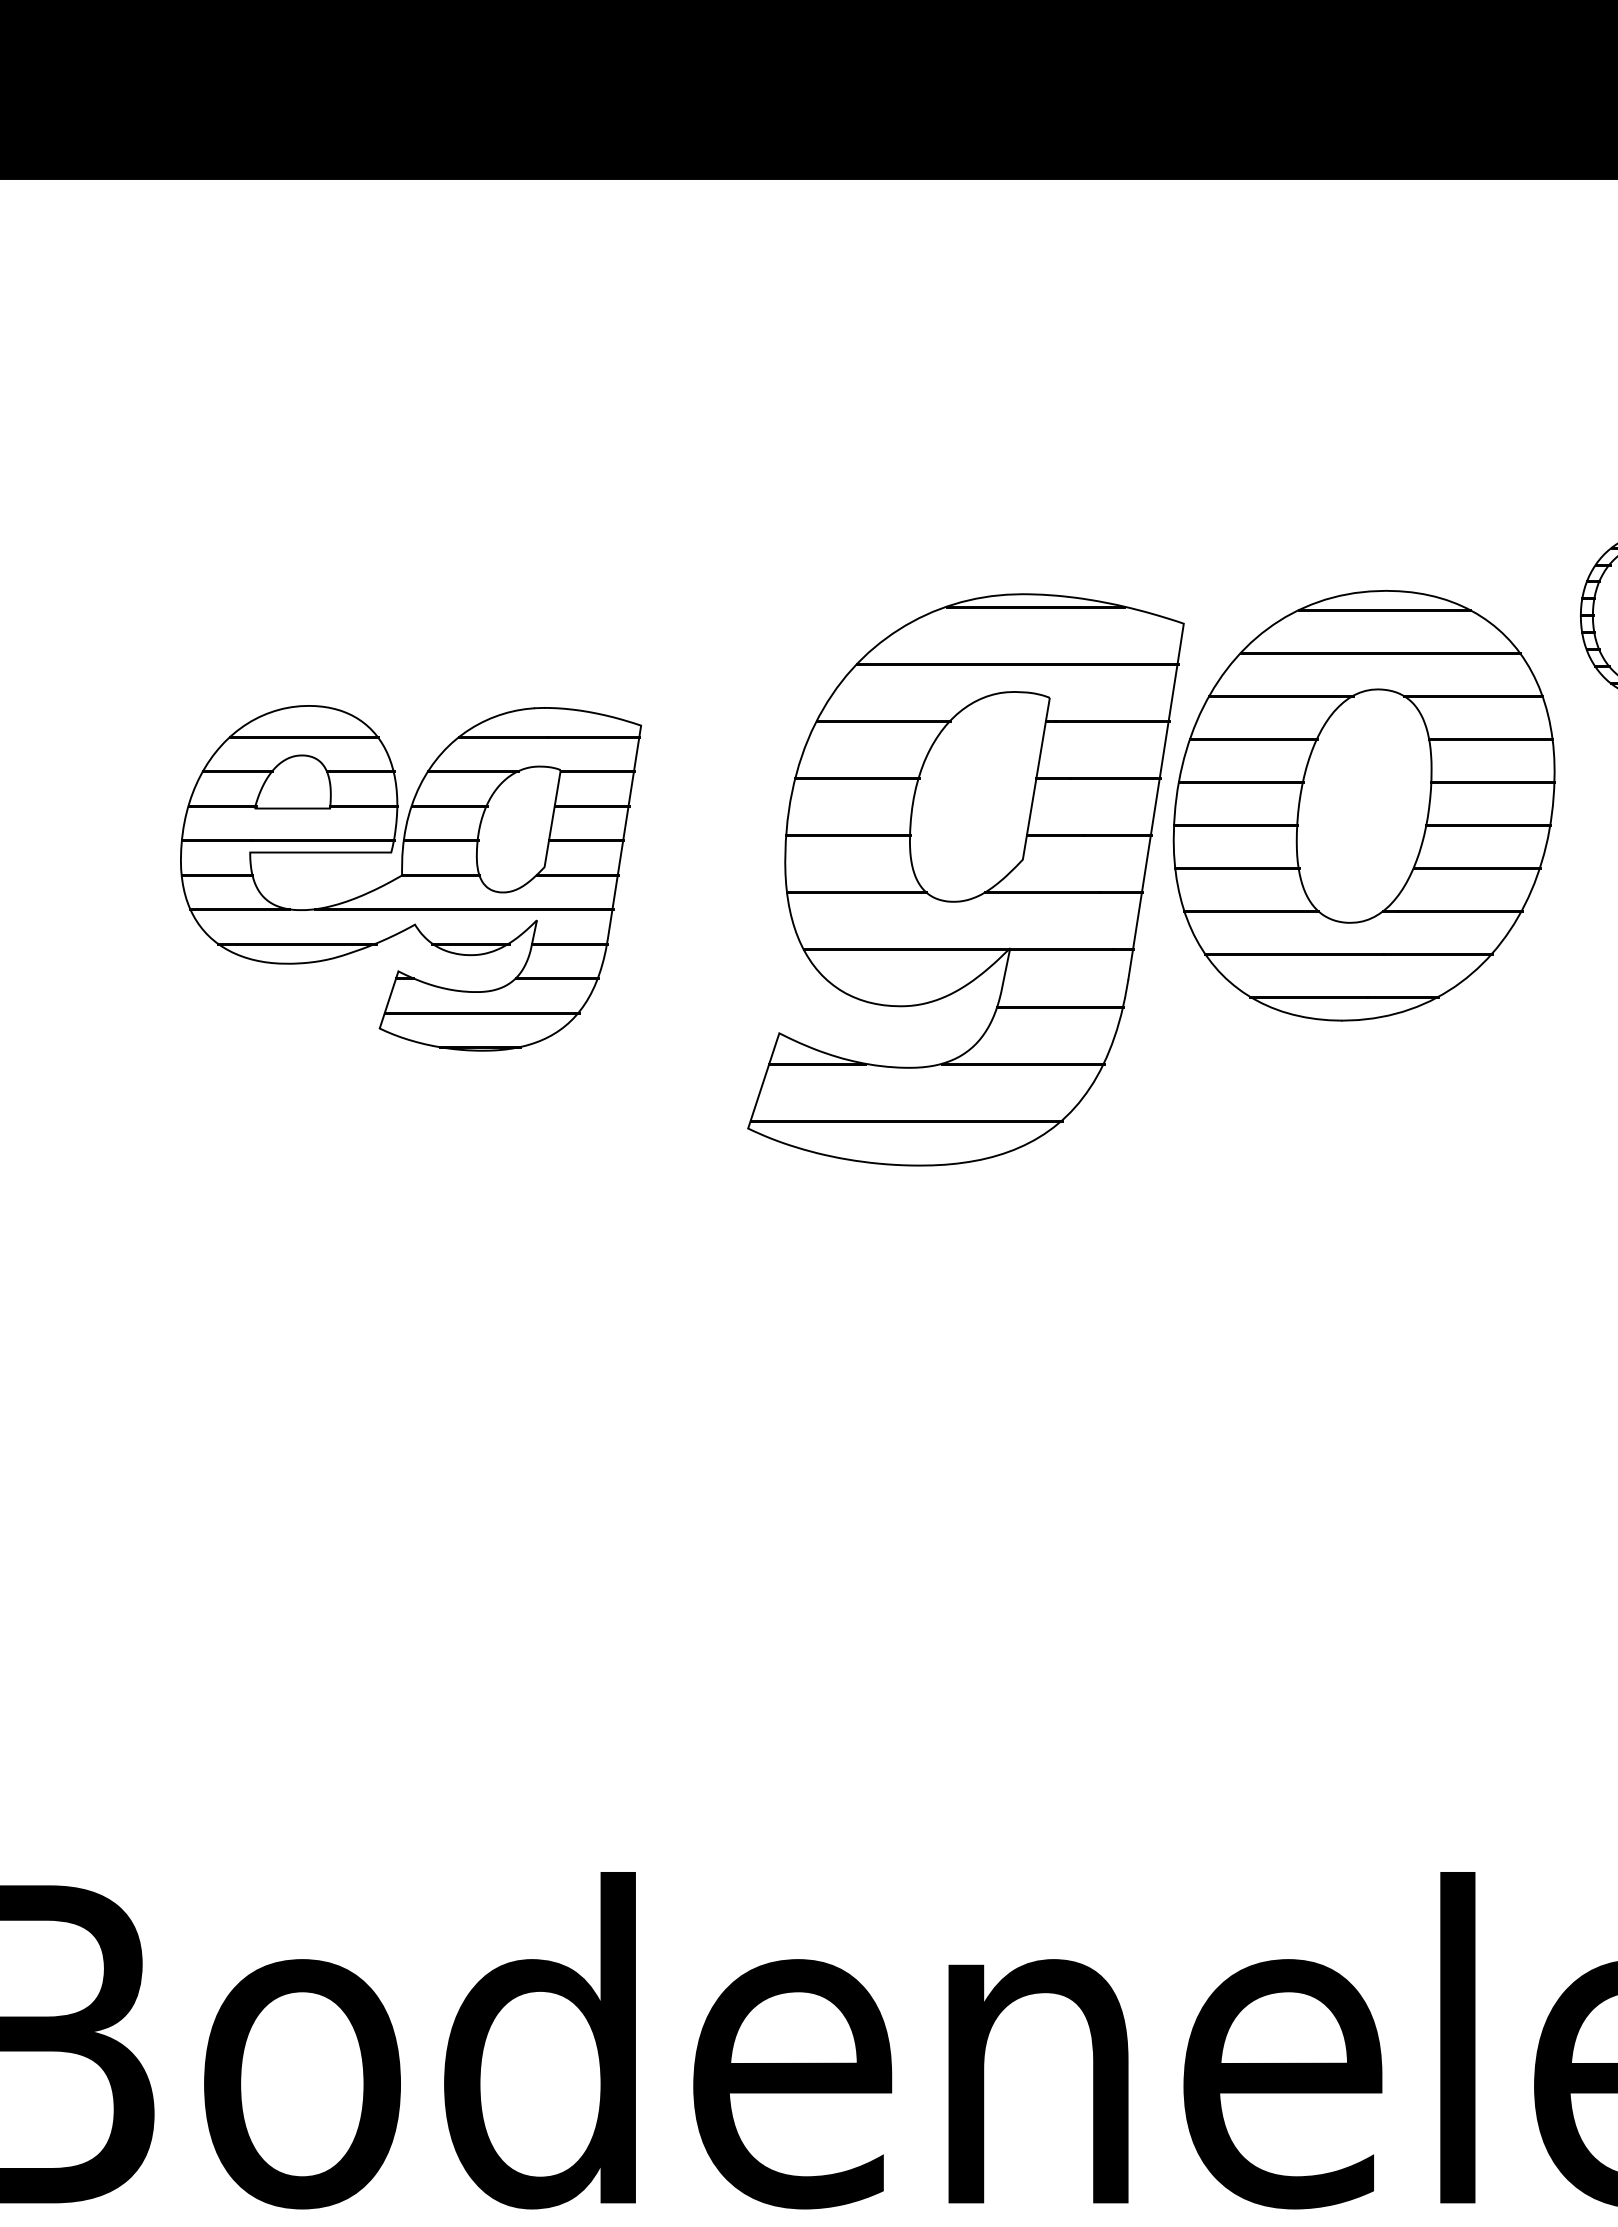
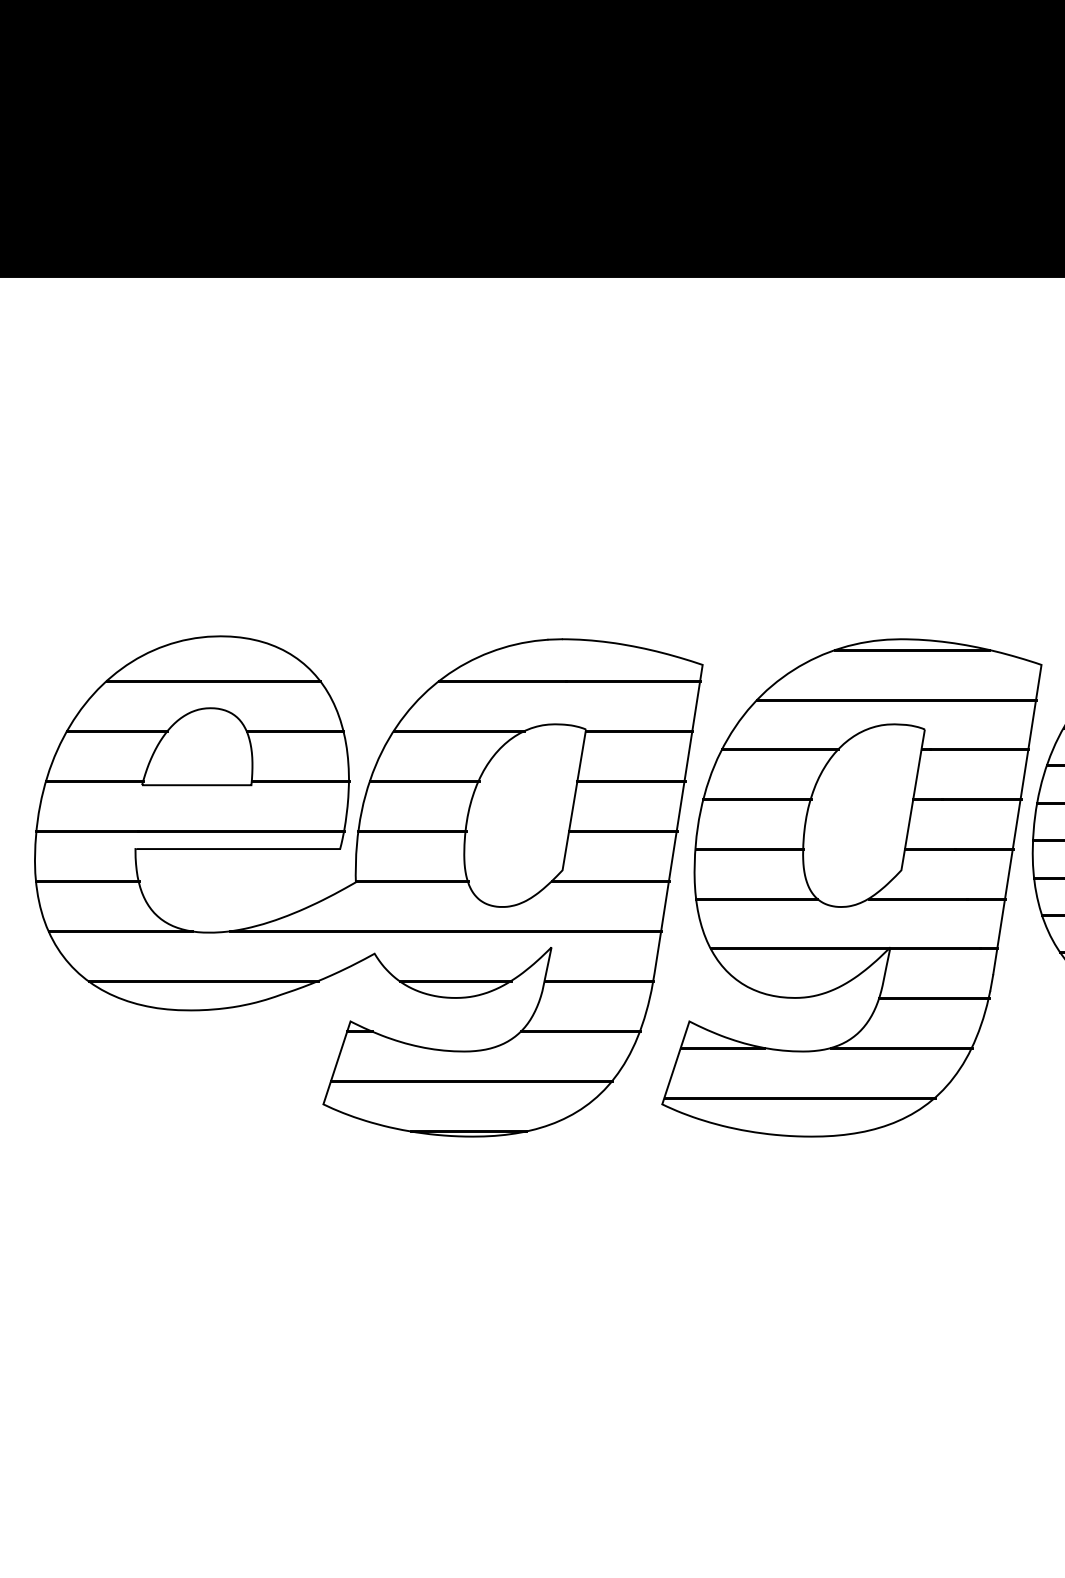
part: (410, 878) -> (368, 886), size x1.67

